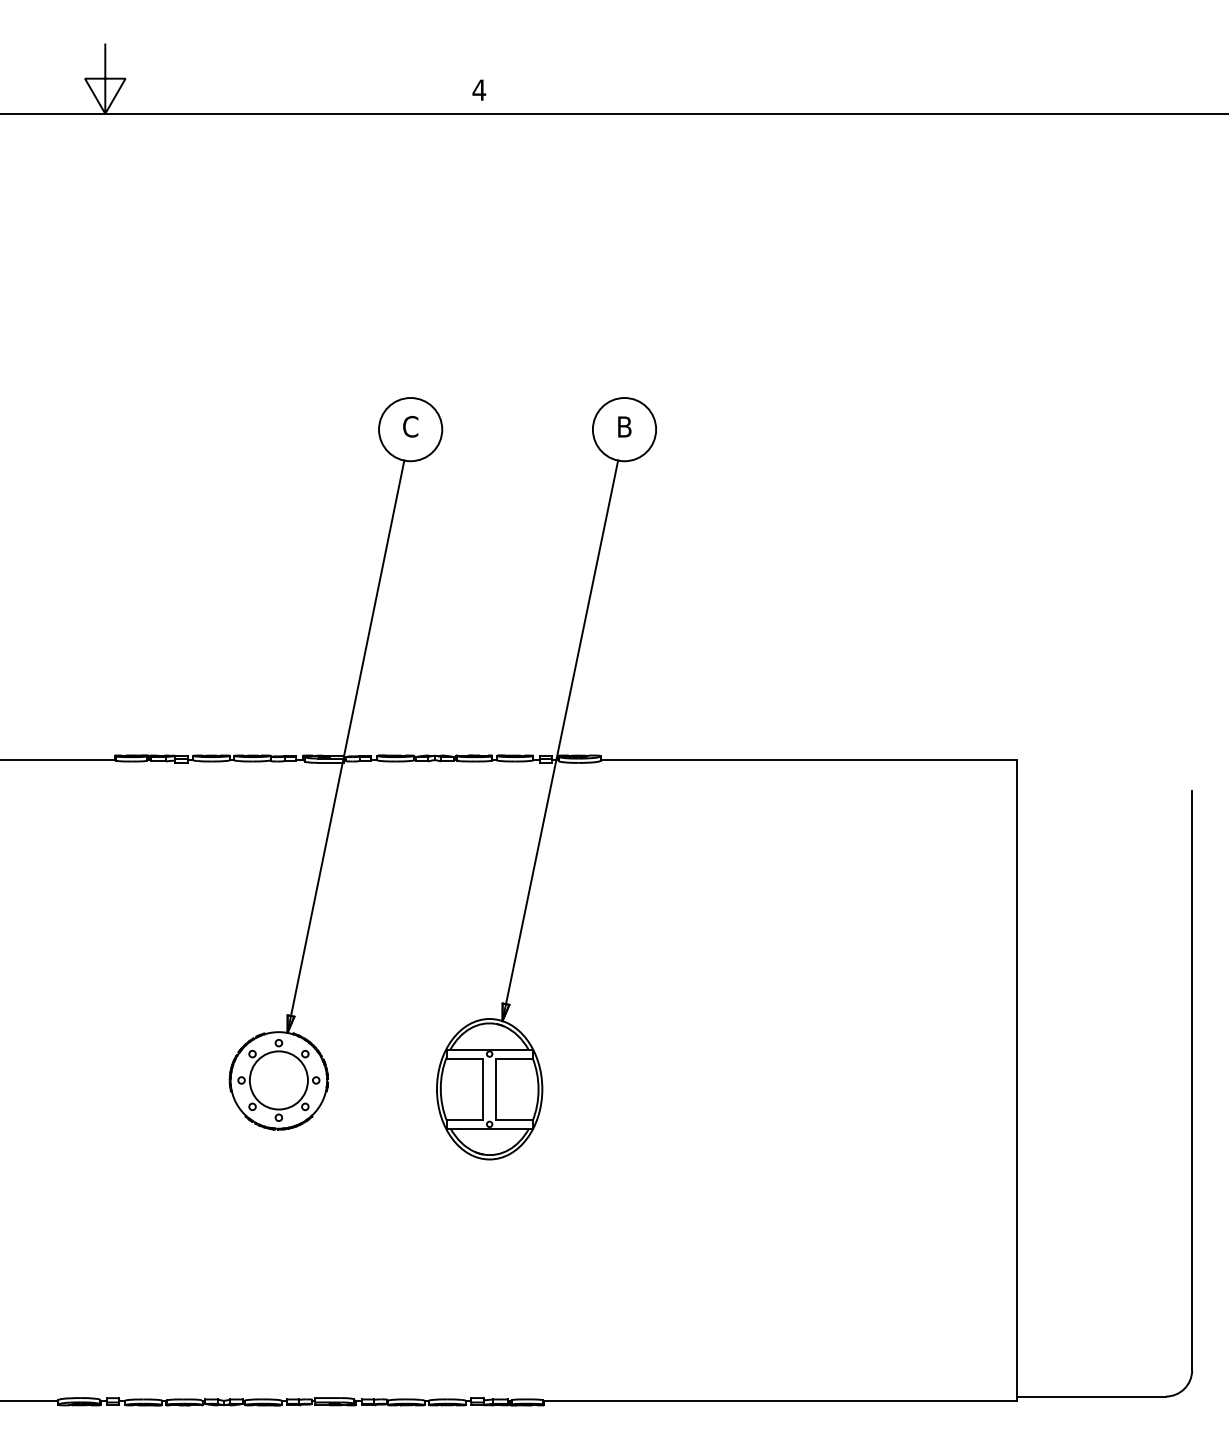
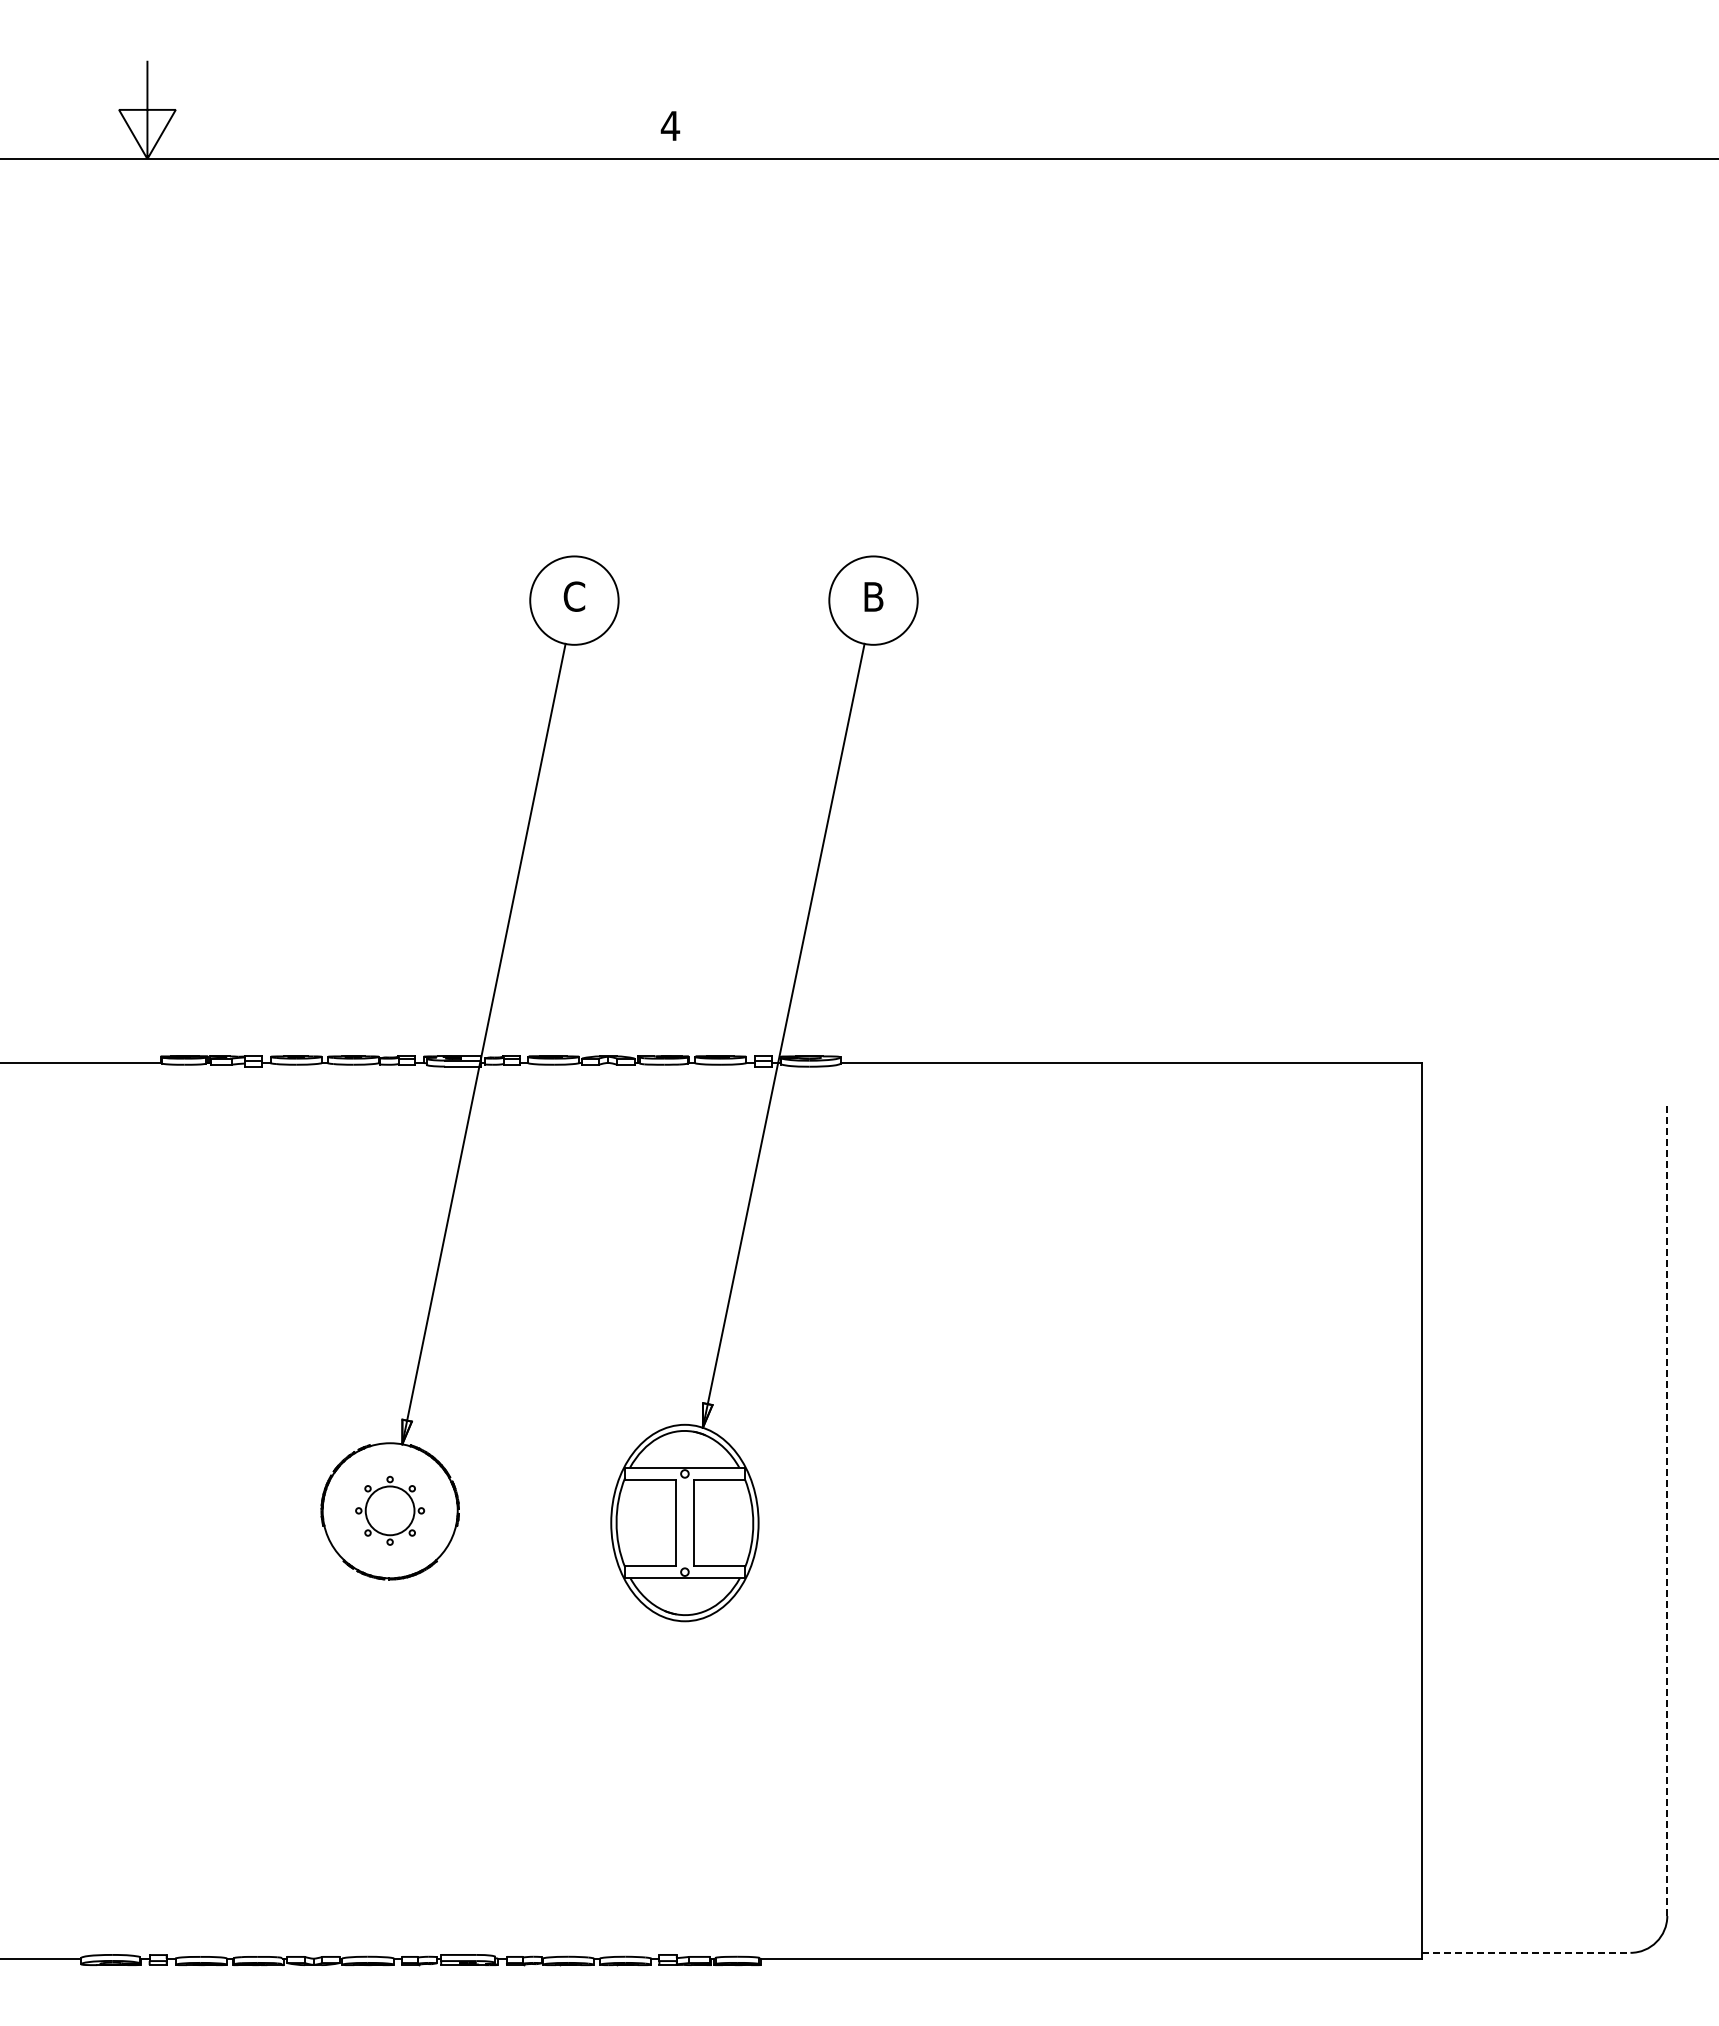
part: (278, 1080) -> (389, 1510), size x0.6
line: (1192, 1080) -> (1667, 1511), solid -> dashed
line: (1091, 1396) -> (1526, 1952), solid -> dashed

